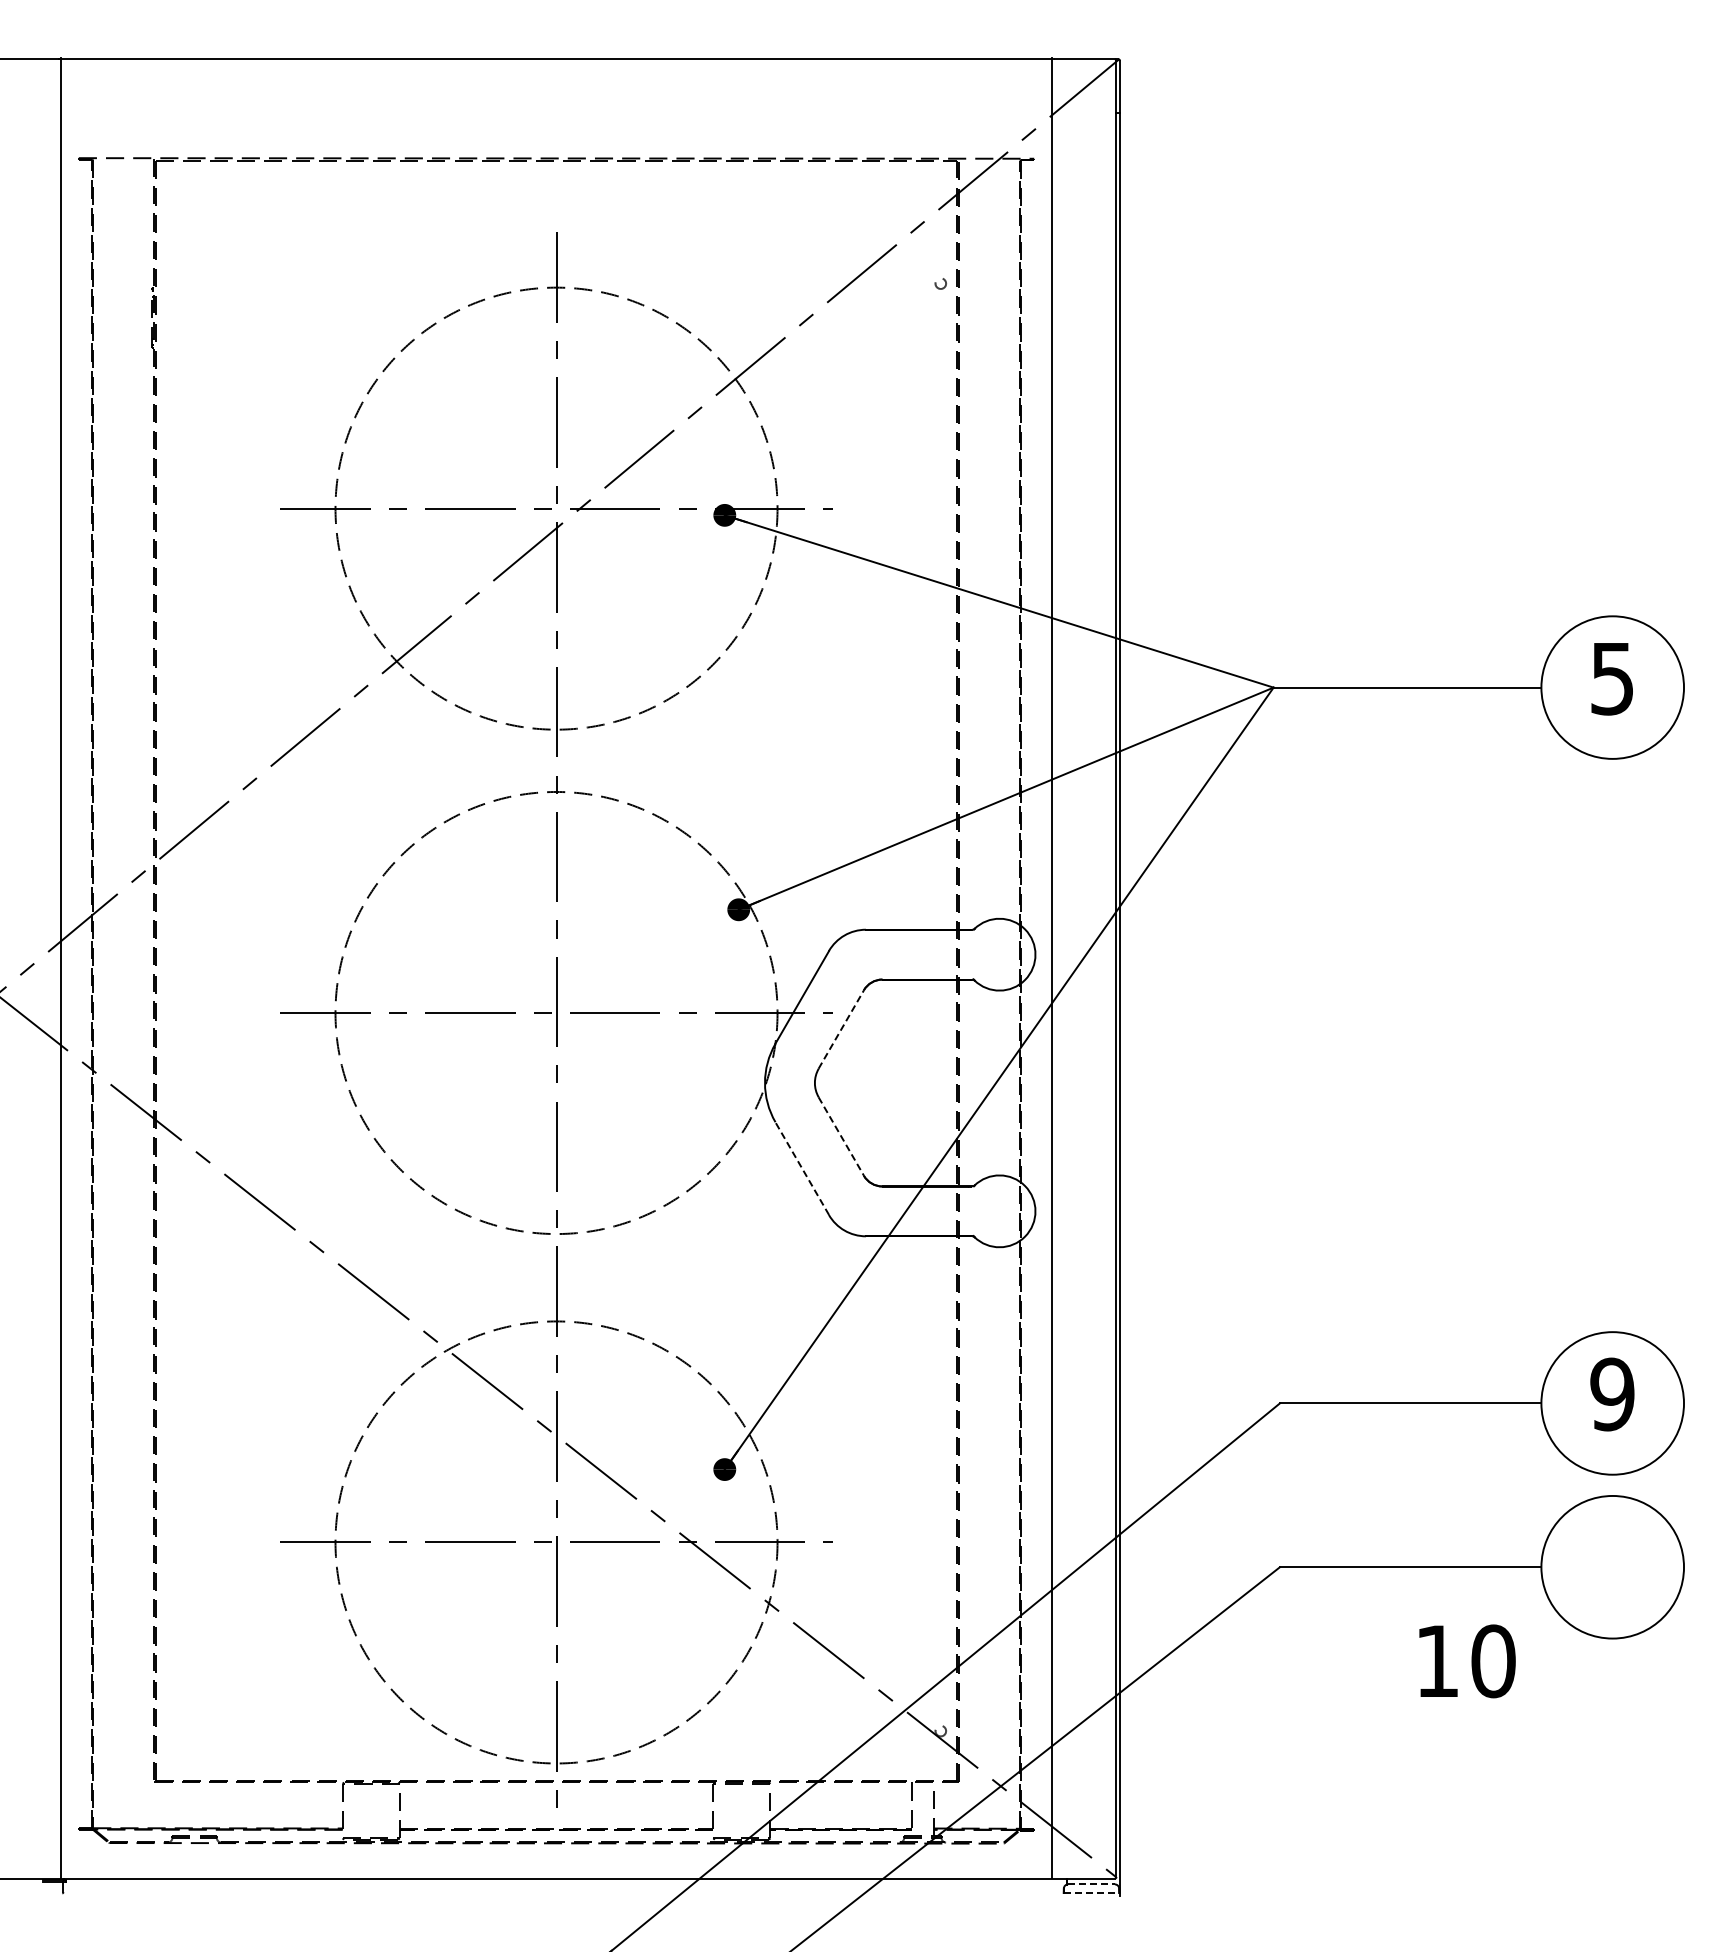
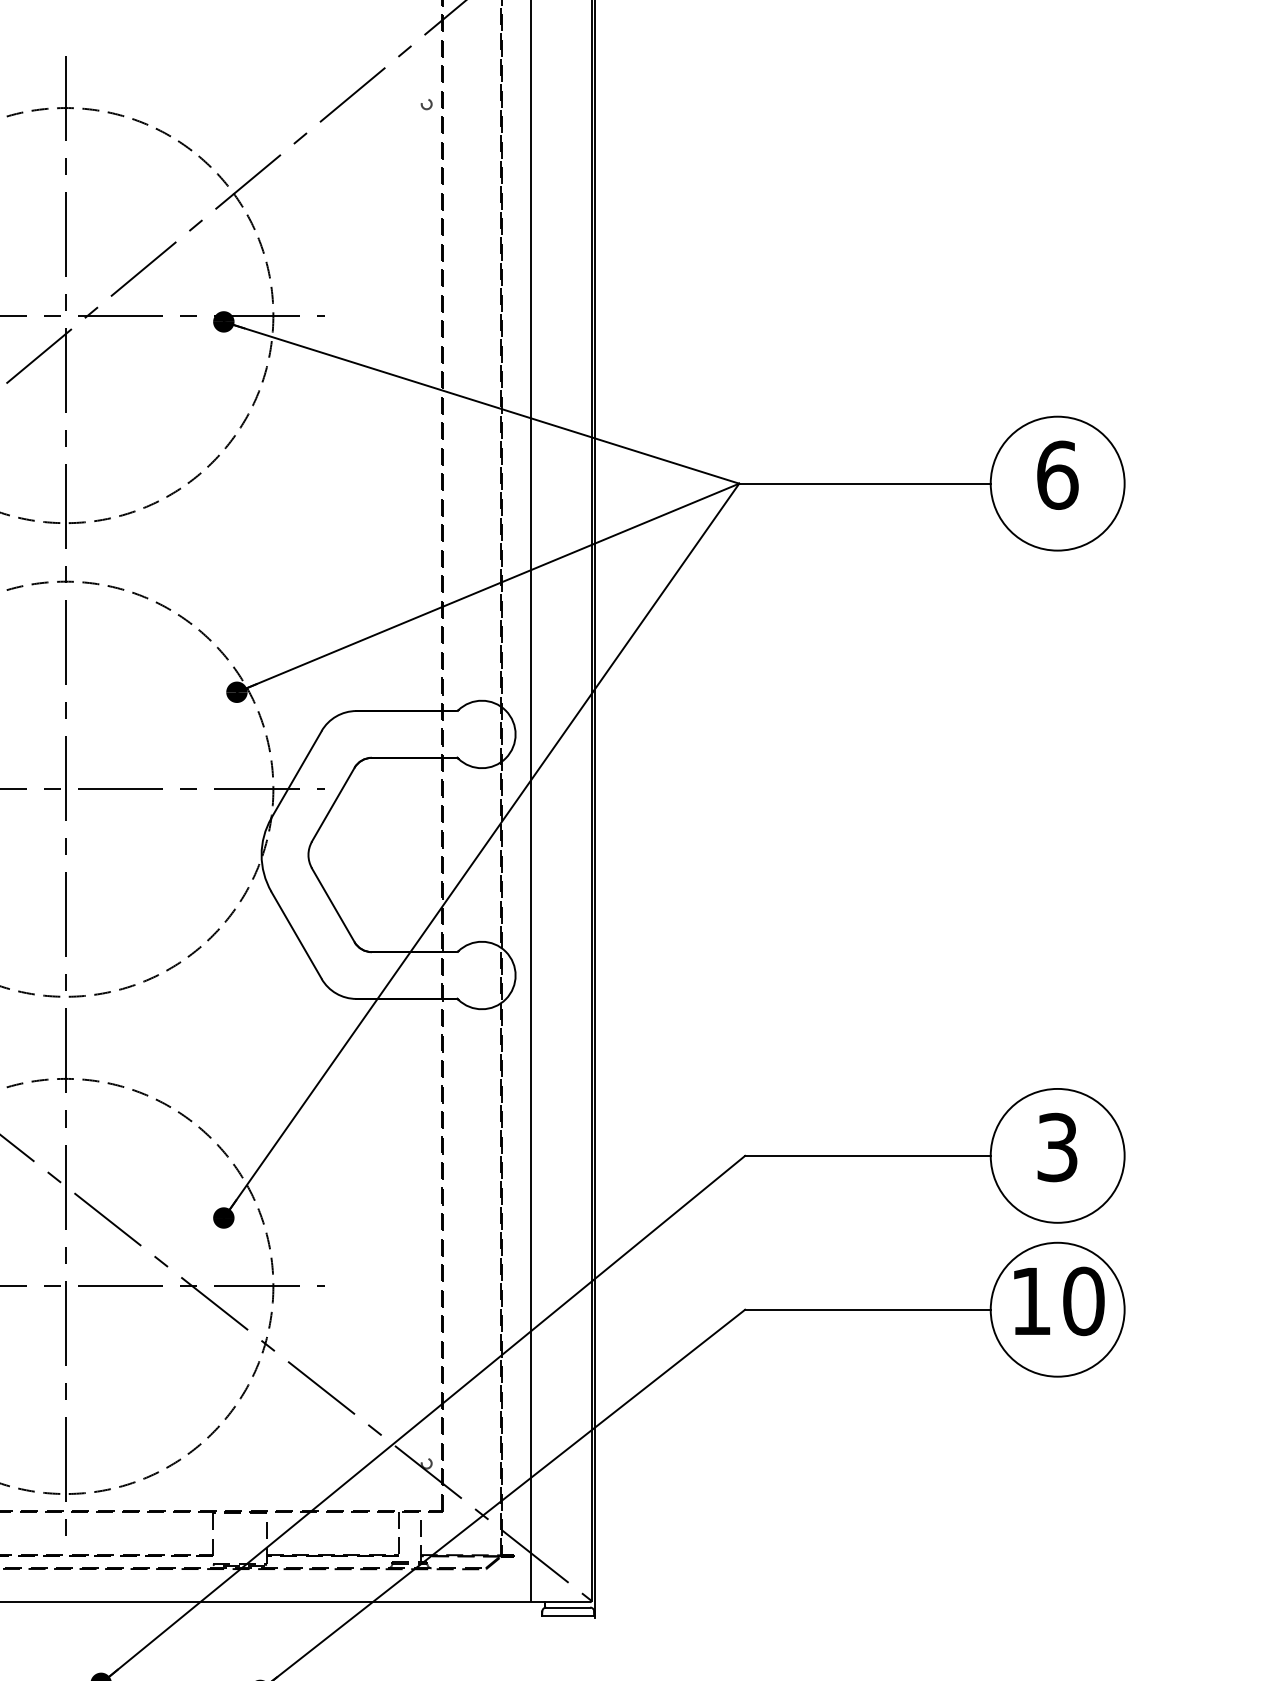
text: (1613, 678) -> (1058, 475), 5 -> 6
line: (841, 1029) -> (333, 804), dashed -> solid
line: (841, 1136) -> (333, 905), dashed -> solid
line: (802, 1168) -> (296, 935), dashed -> solid
text: (1612, 1394) -> (1057, 1147), 9 -> 3
text: (1467, 1661) -> (1059, 1301), moved
line: (1092, 1884) -> (569, 1607), dashed -> solid
line: (1091, 1892) -> (568, 1615), dashed -> solid

